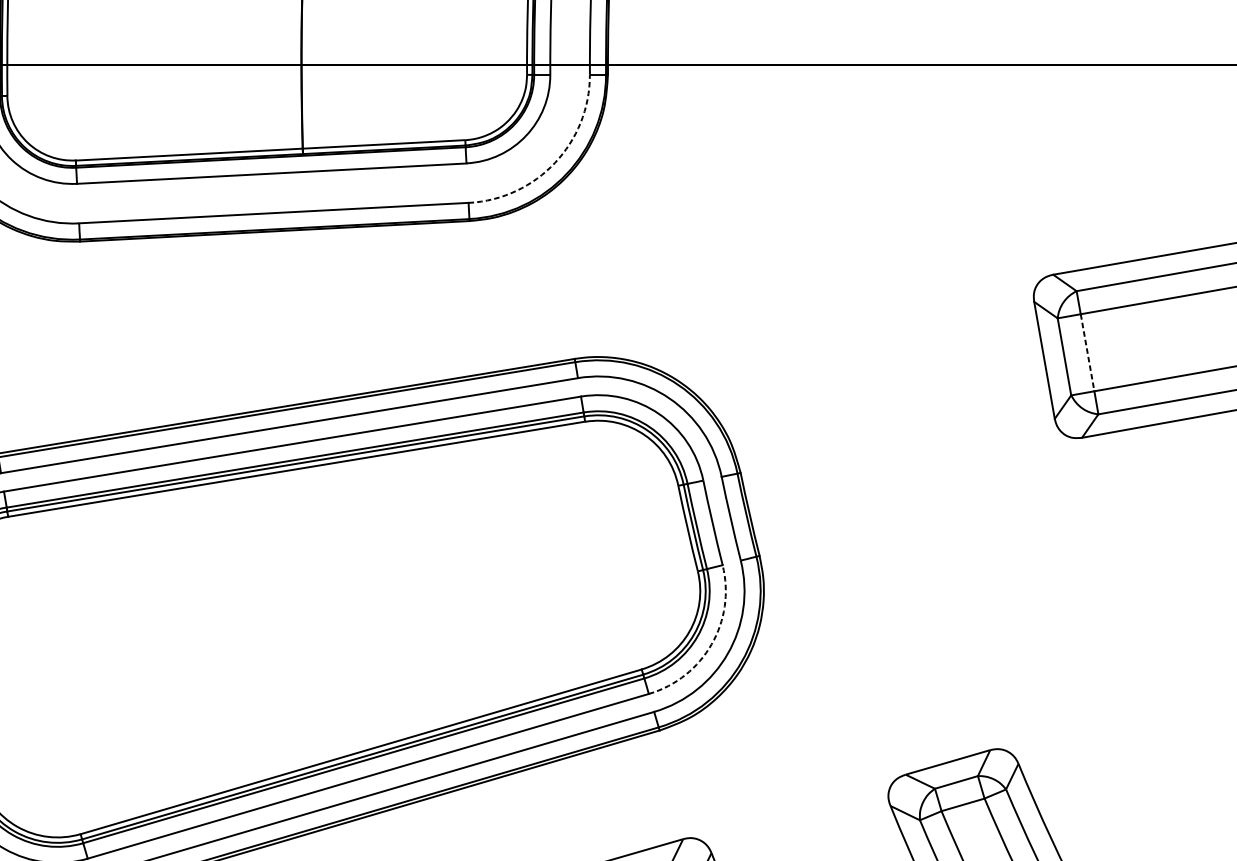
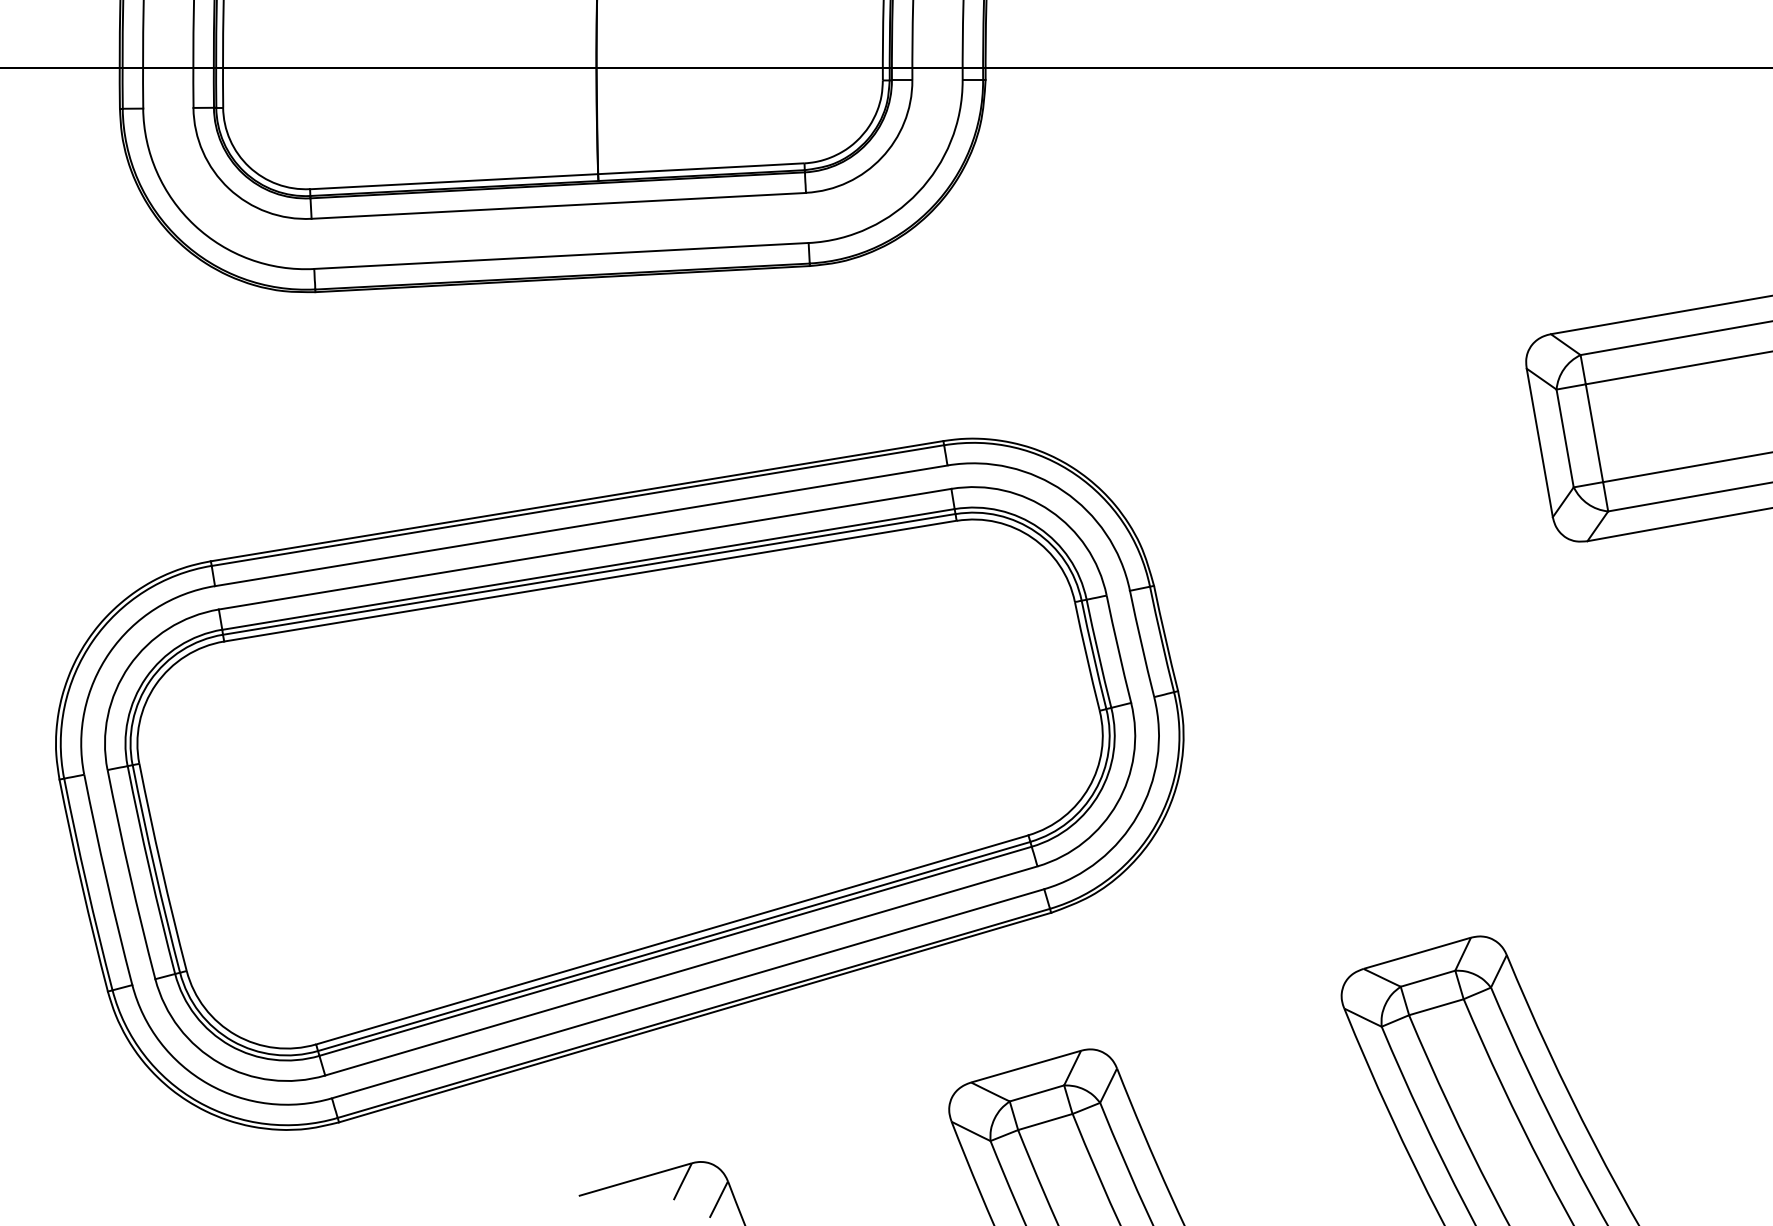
arc: (555, 163) -> (918, 192), dashed -> solid
line: (1087, 352) -> (1594, 433), dashed -> solid
arc: (711, 644) -> (1117, 803), dashed -> solid

